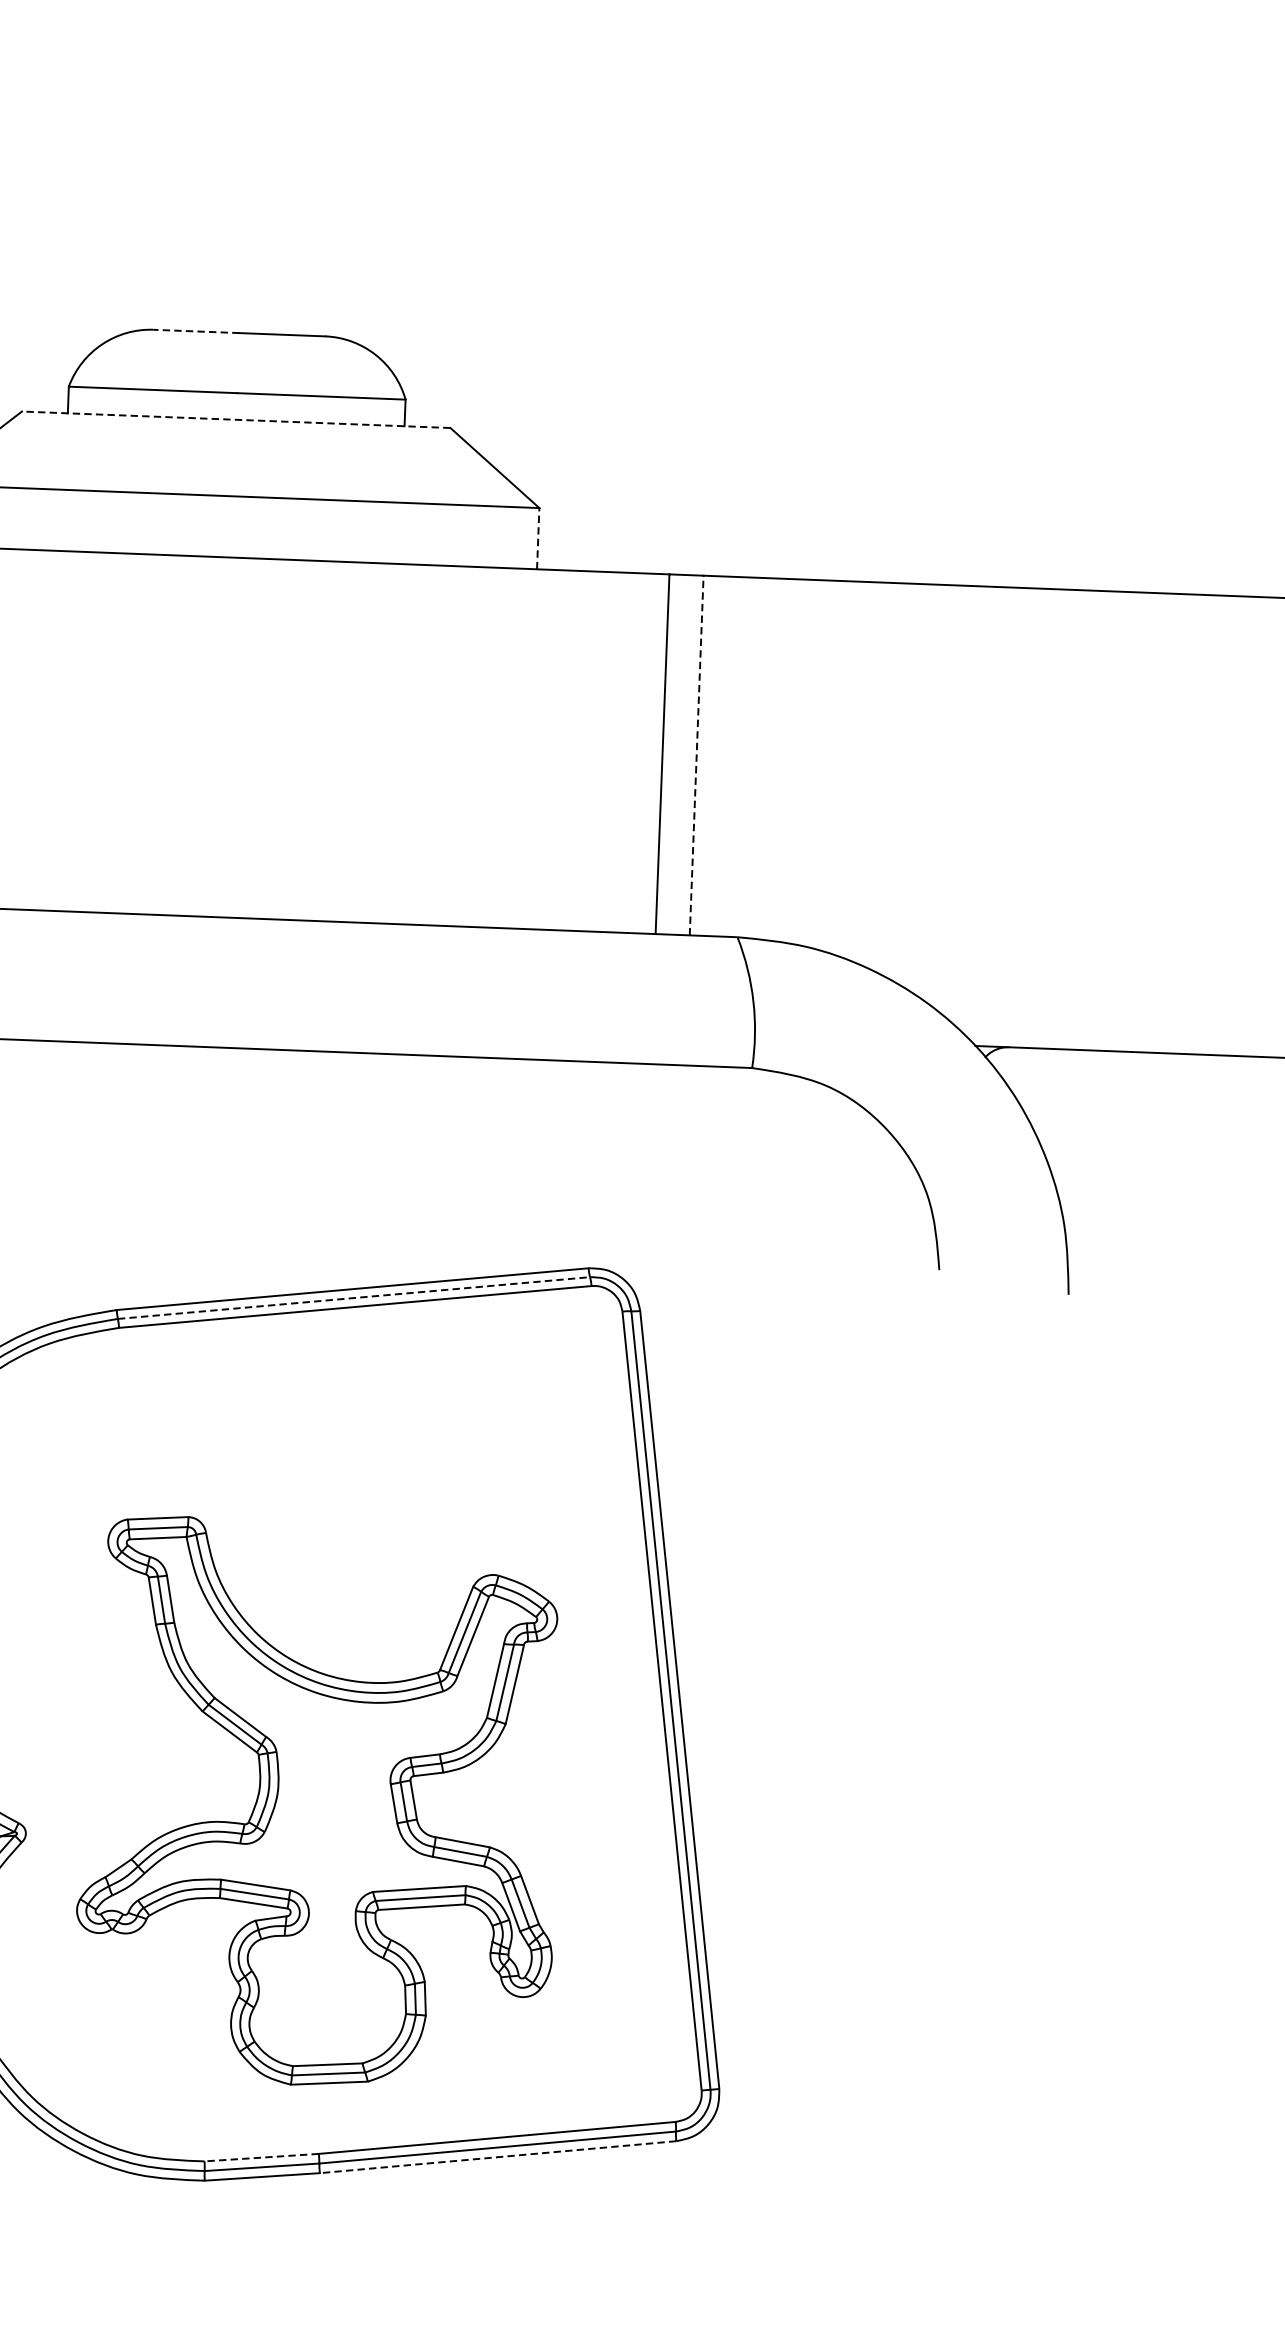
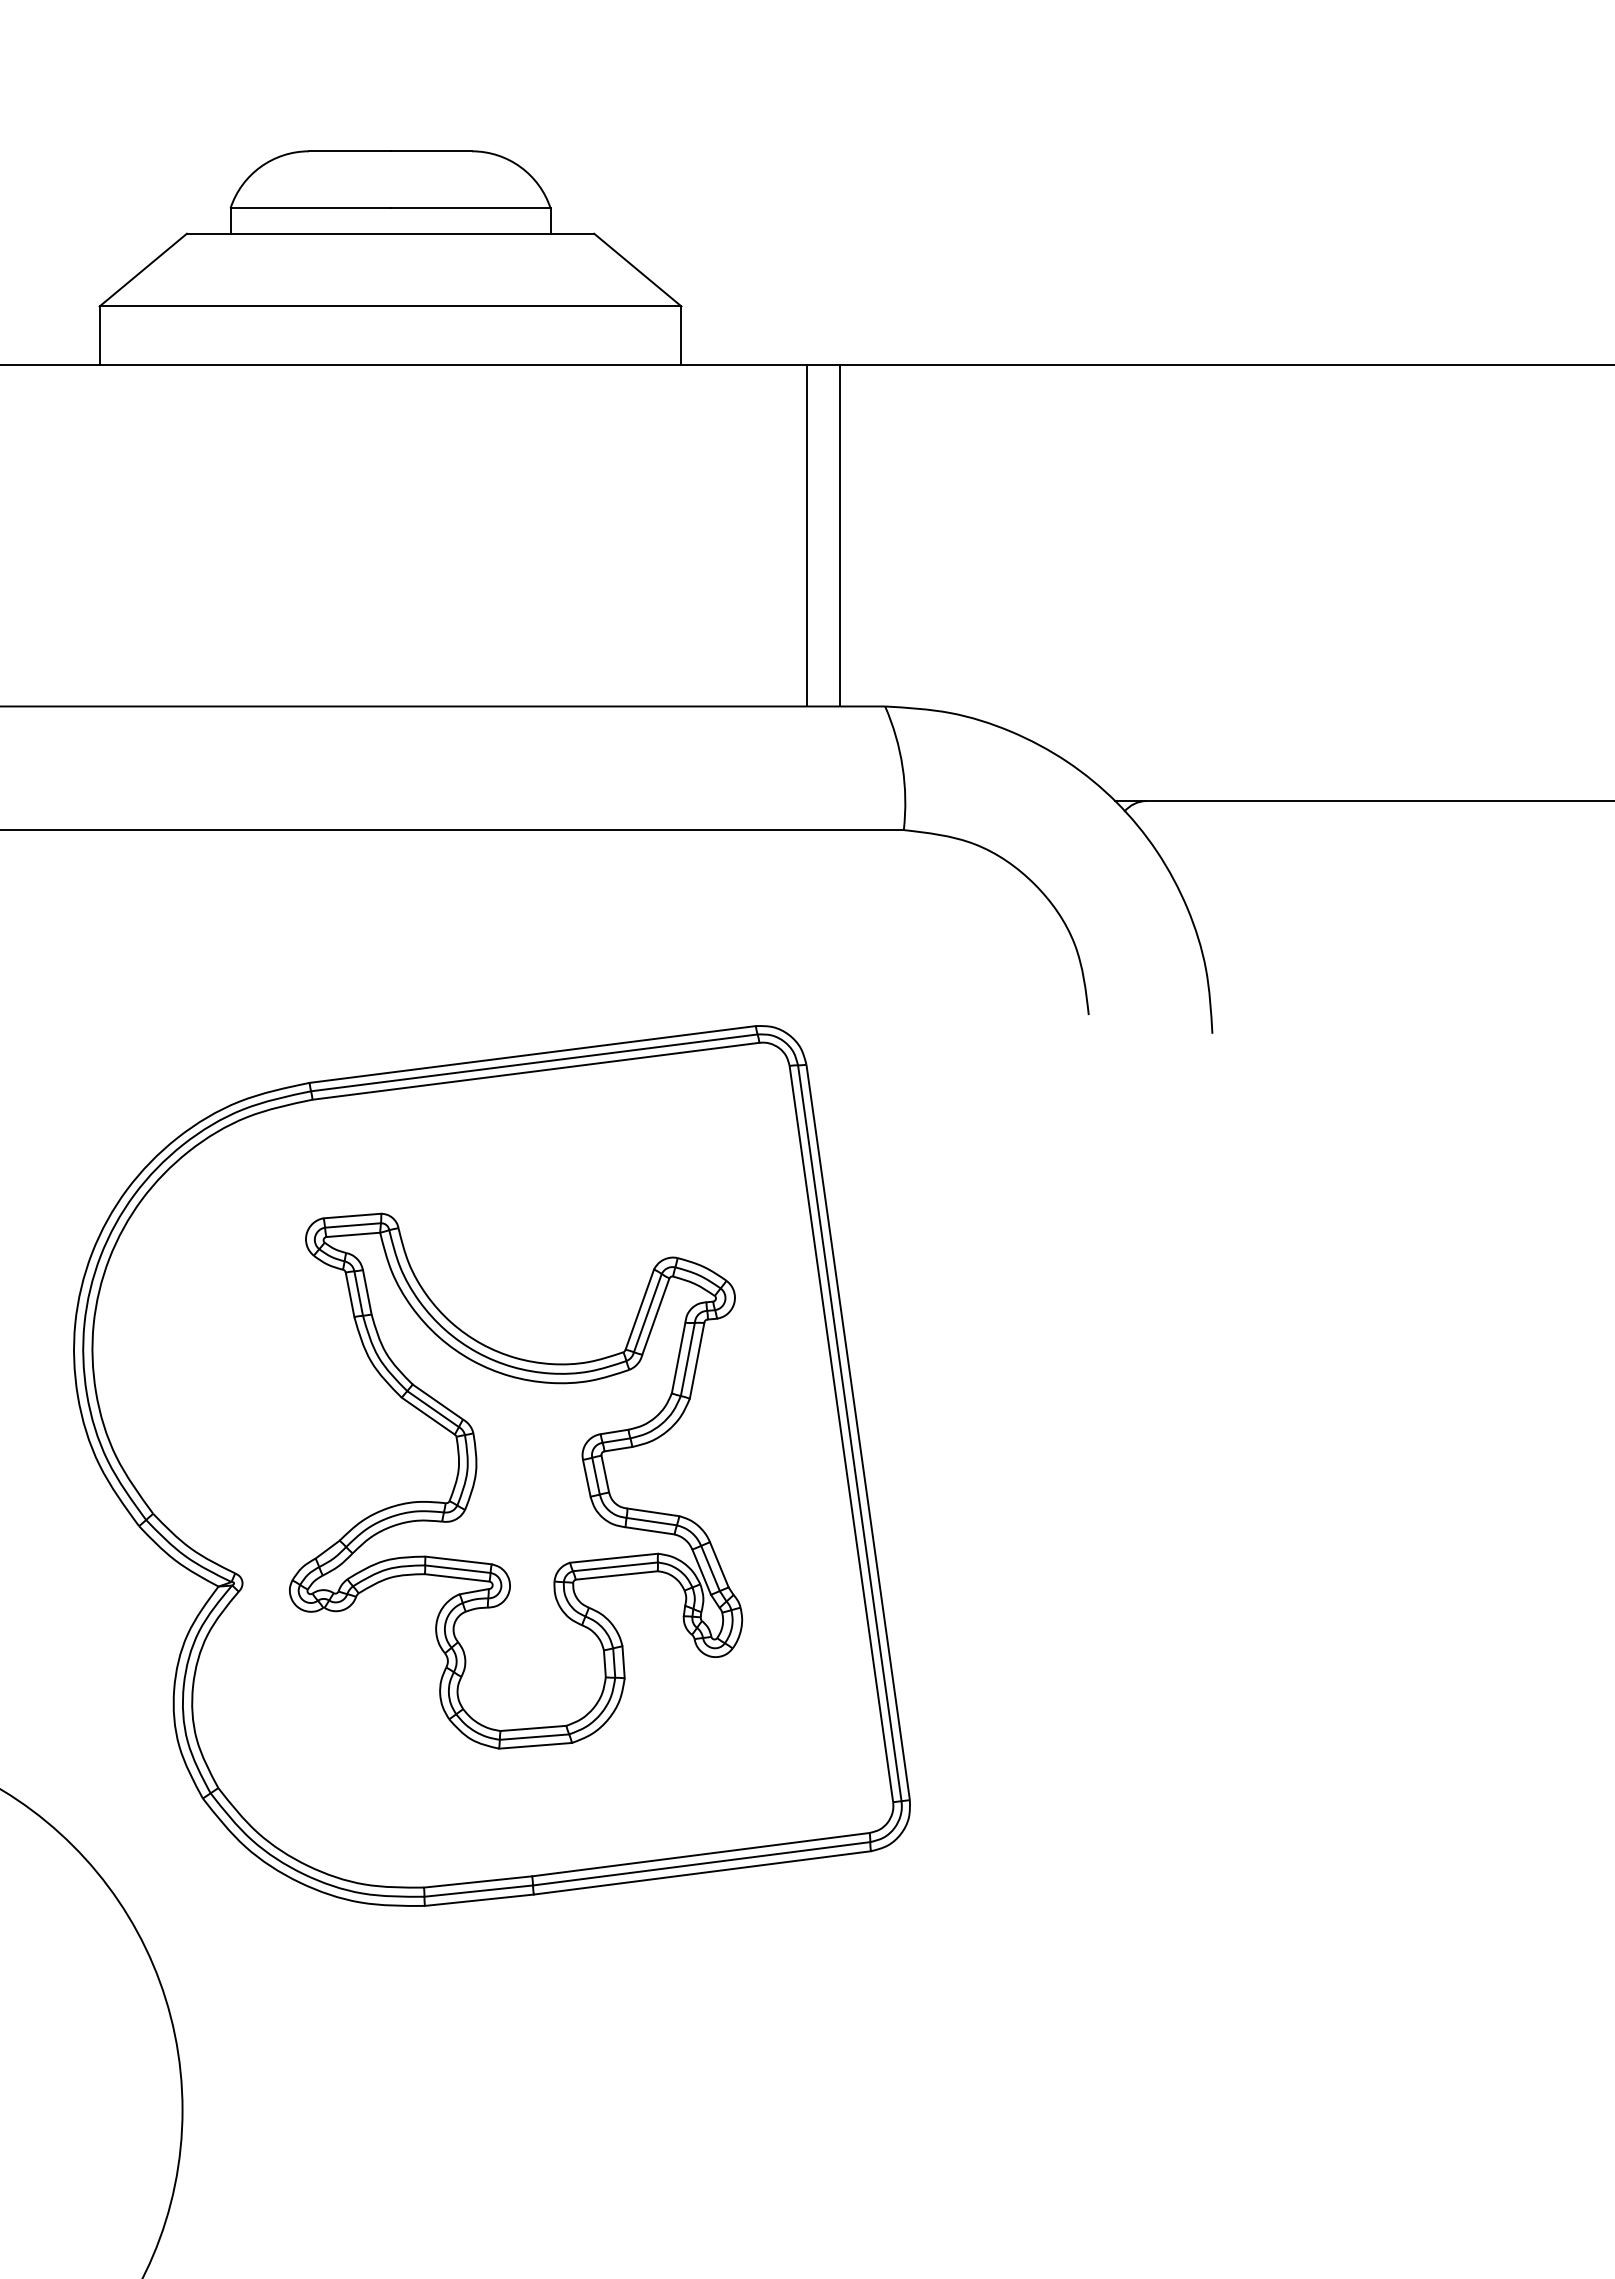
line: (196, 331) -> (349, 151), dashed -> solid
line: (236, 419) -> (390, 233), dashed -> solid
line: (538, 538) -> (681, 335), dashed -> solid
line: (696, 755) -> (839, 535), dashed -> solid
line: (354, 1297) -> (534, 1062), dashed -> solid
part: (319, 1803) -> (516, 1480), moved
line: (498, 2156) -> (702, 1872), dashed -> solid
line: (261, 2158) -> (477, 1882), dashed -> solid

